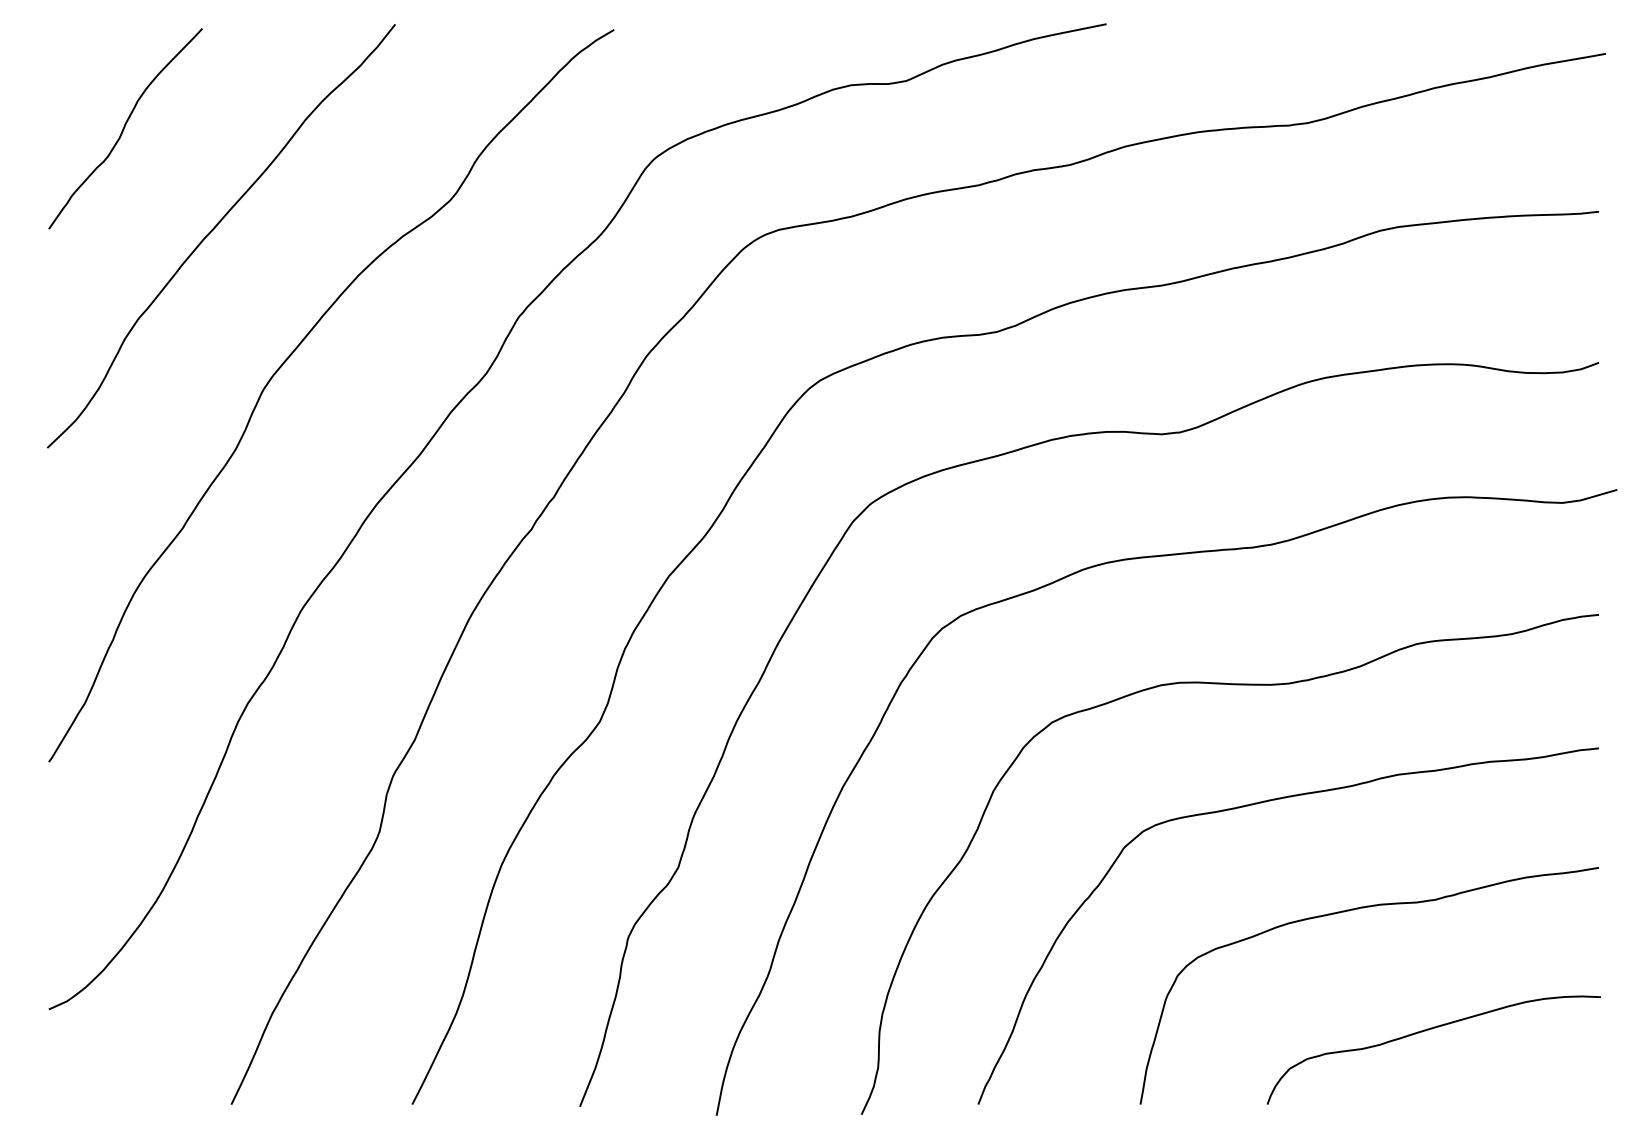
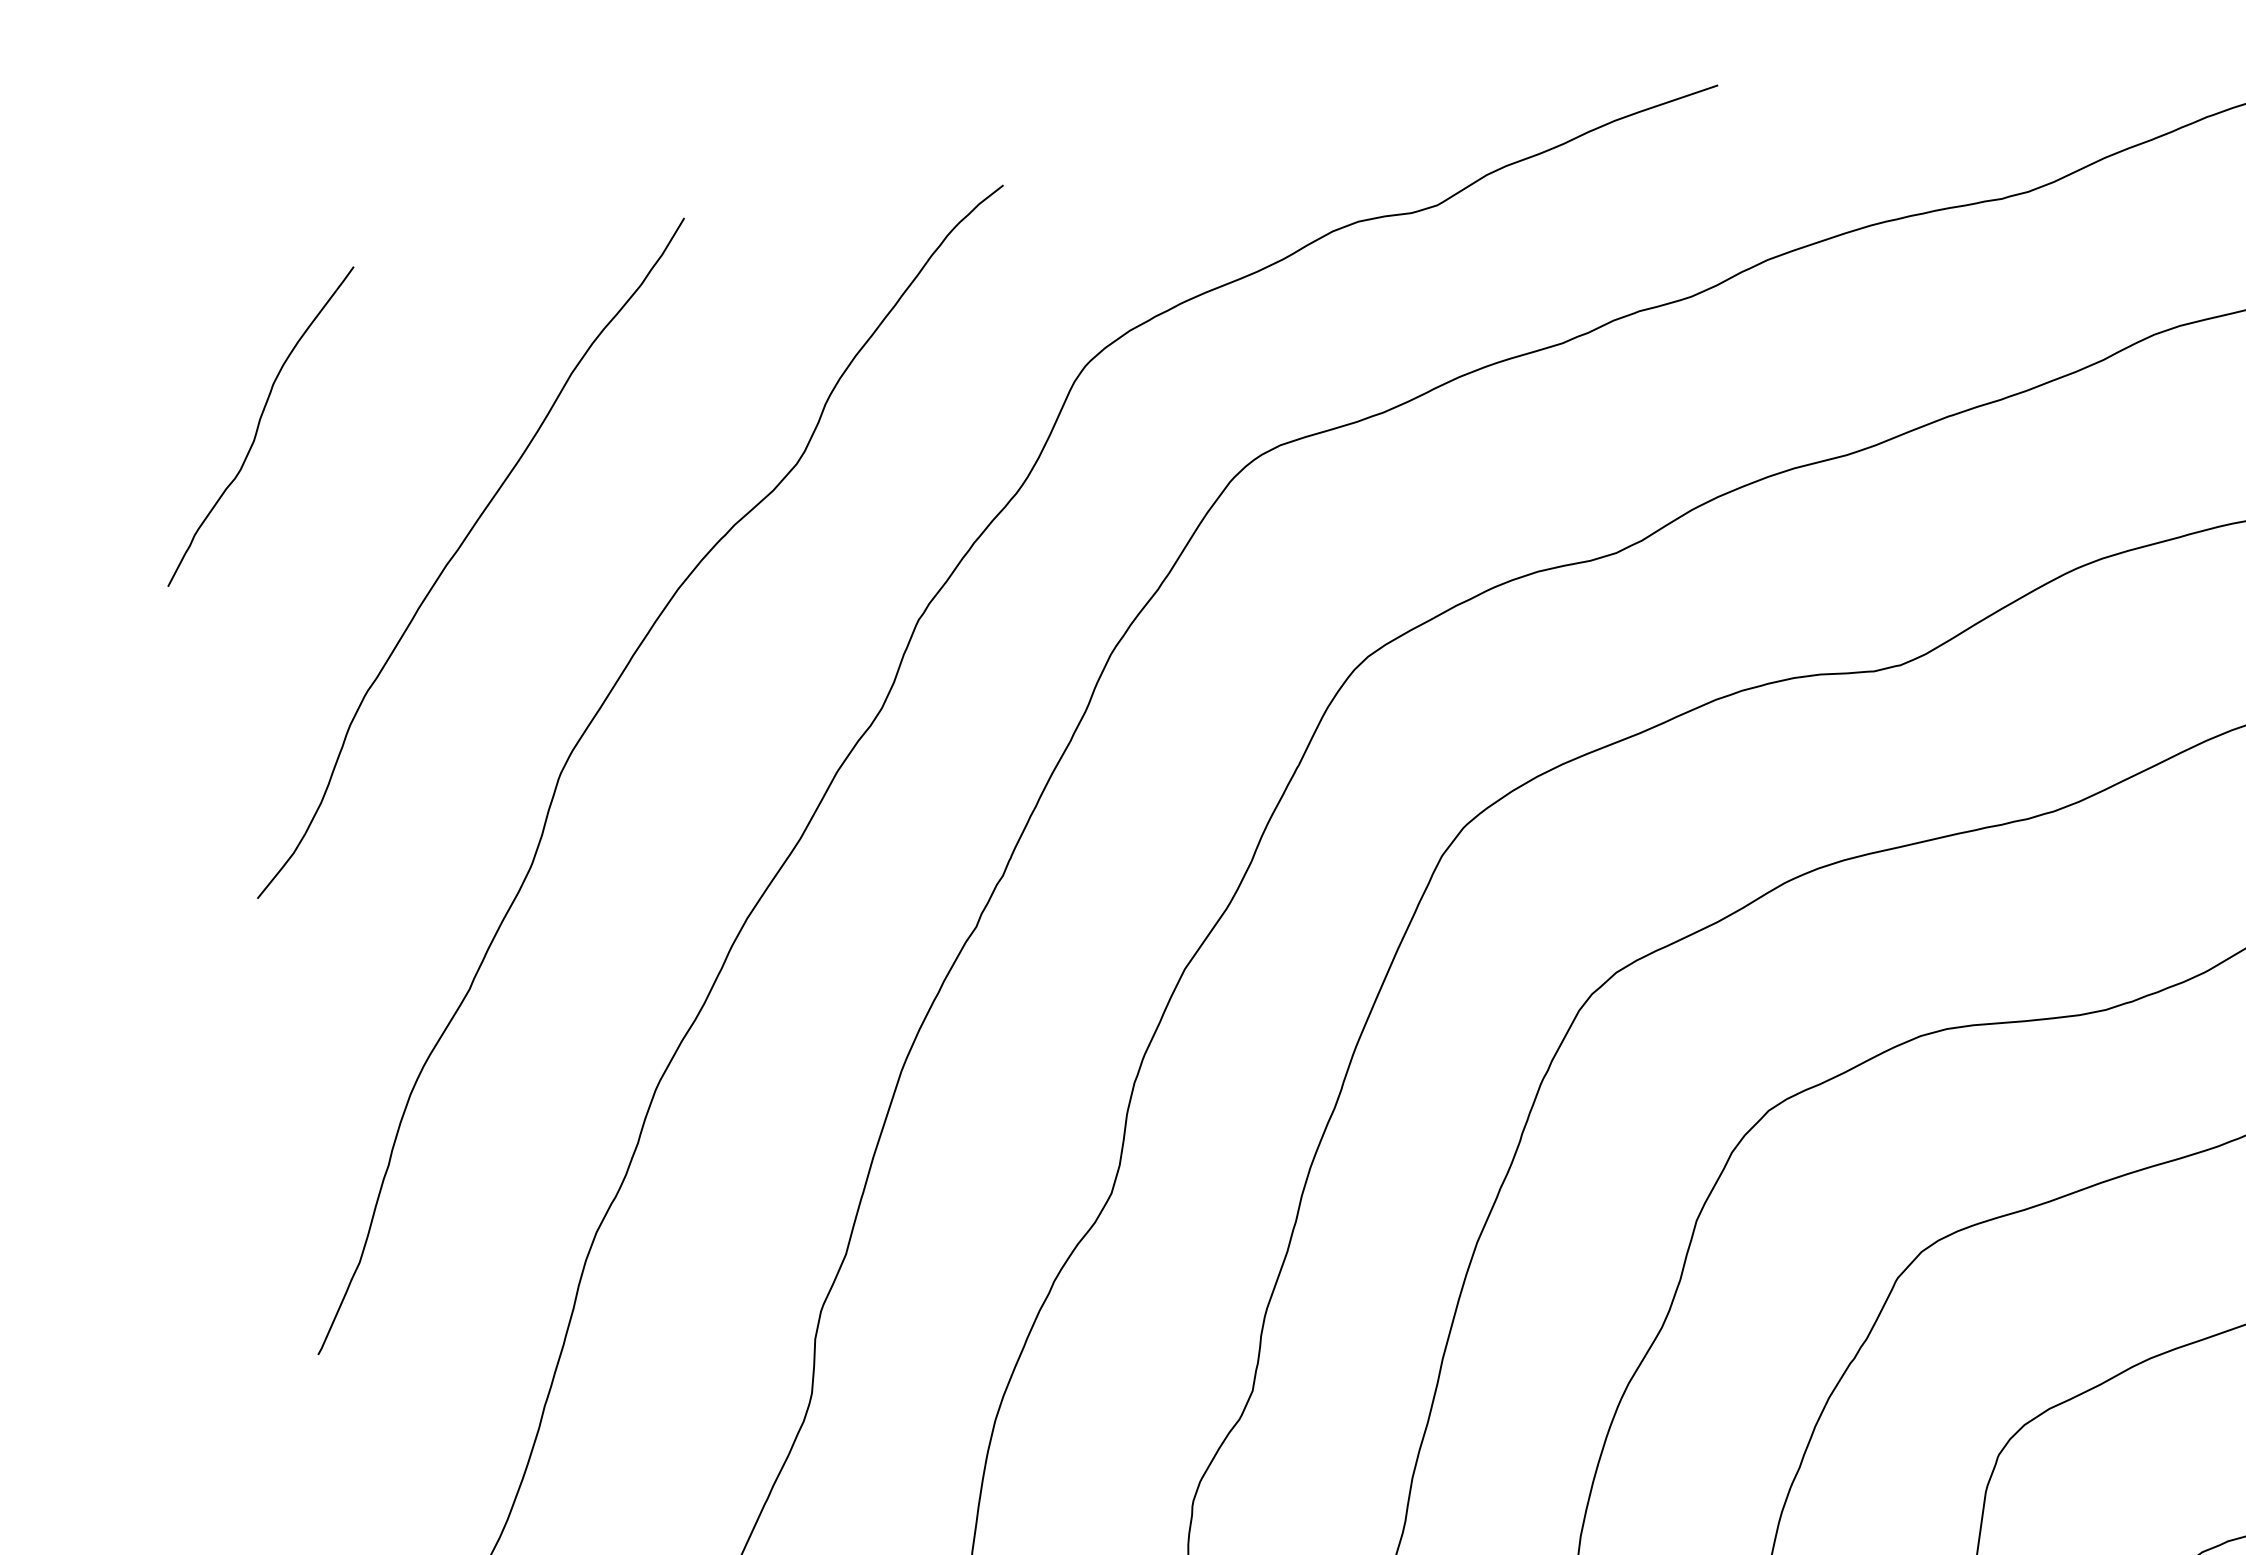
curve: (125, 127) -> (260, 424), moved

